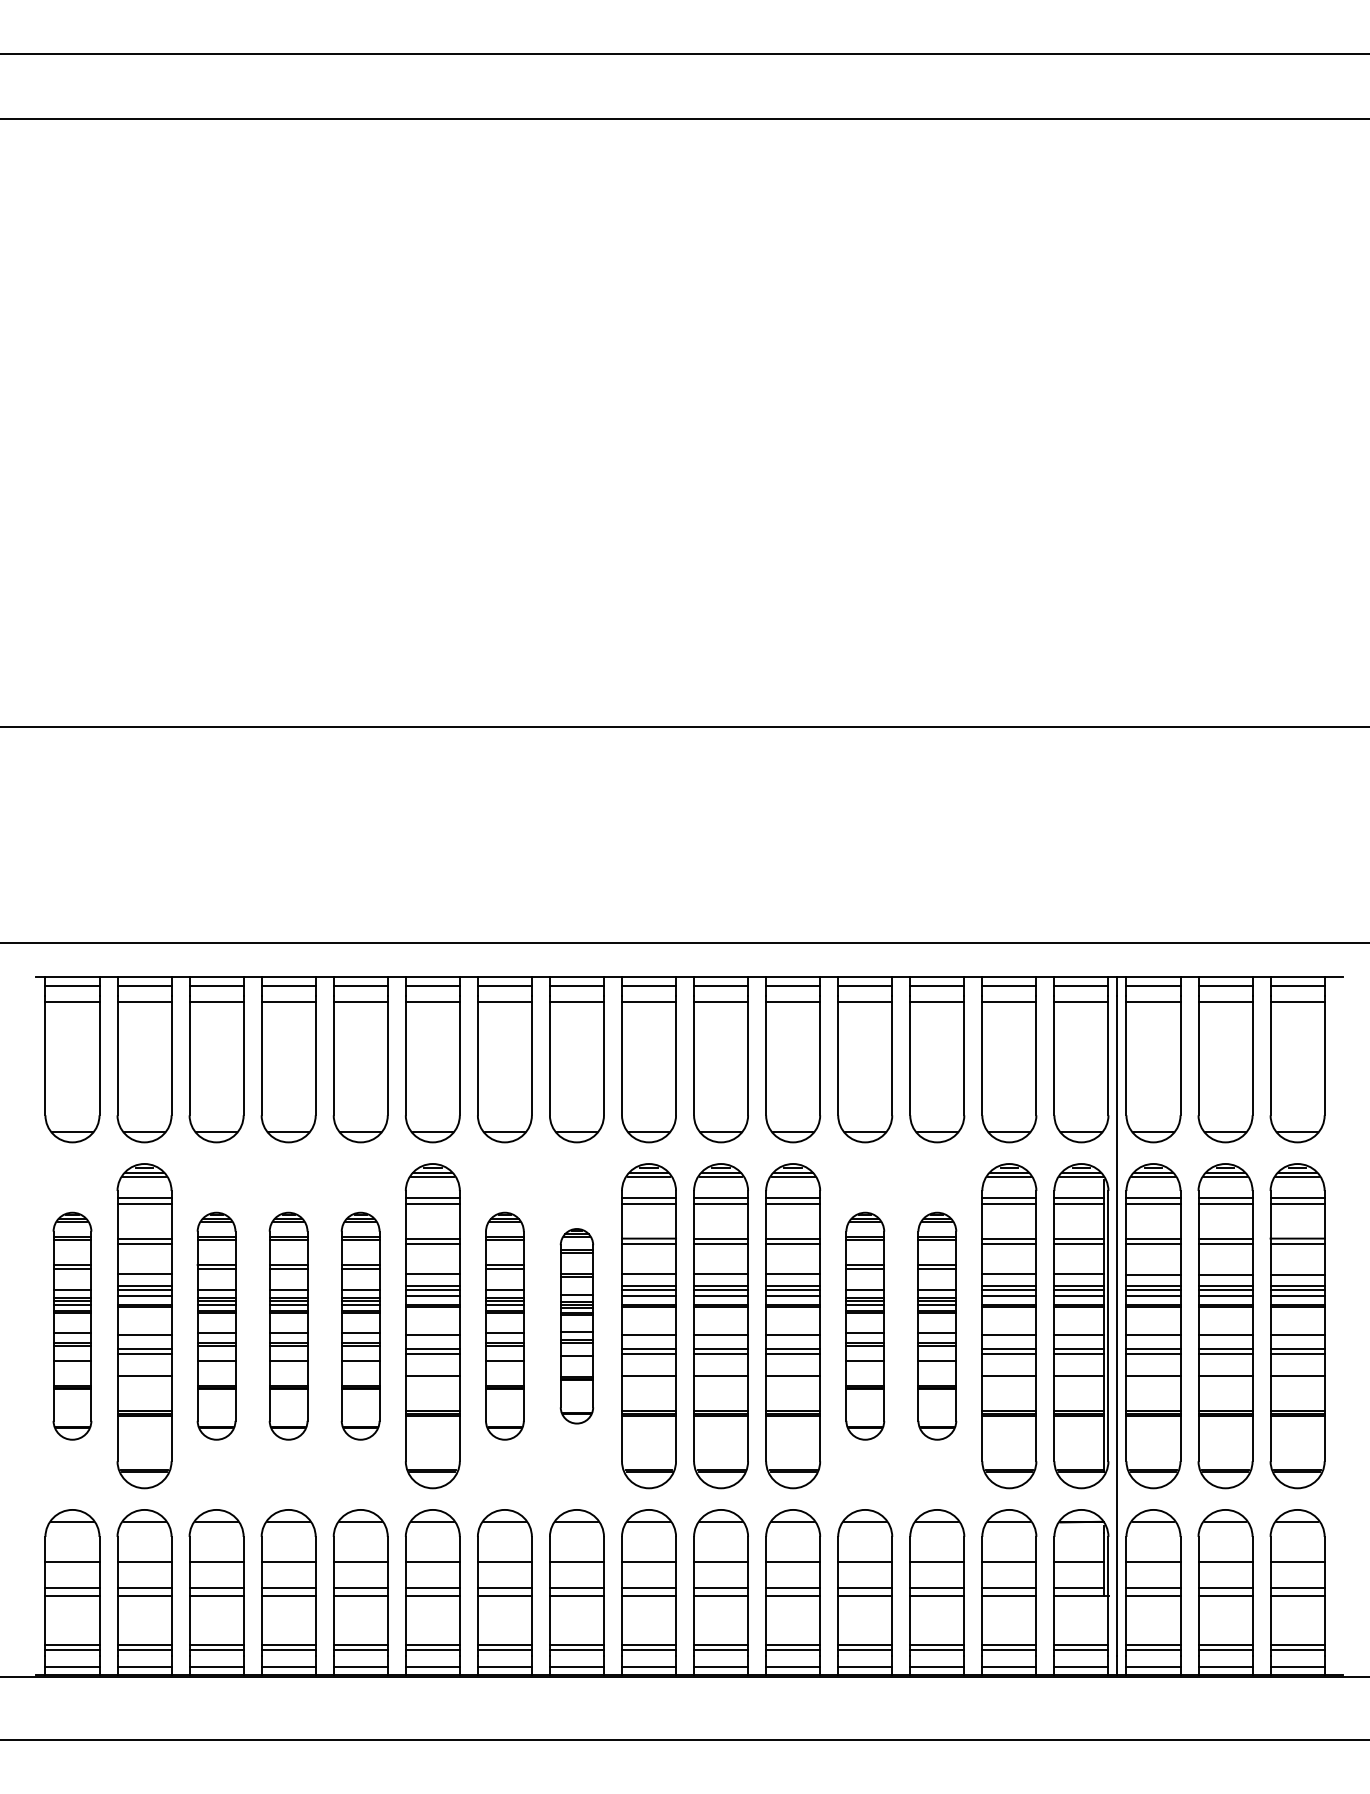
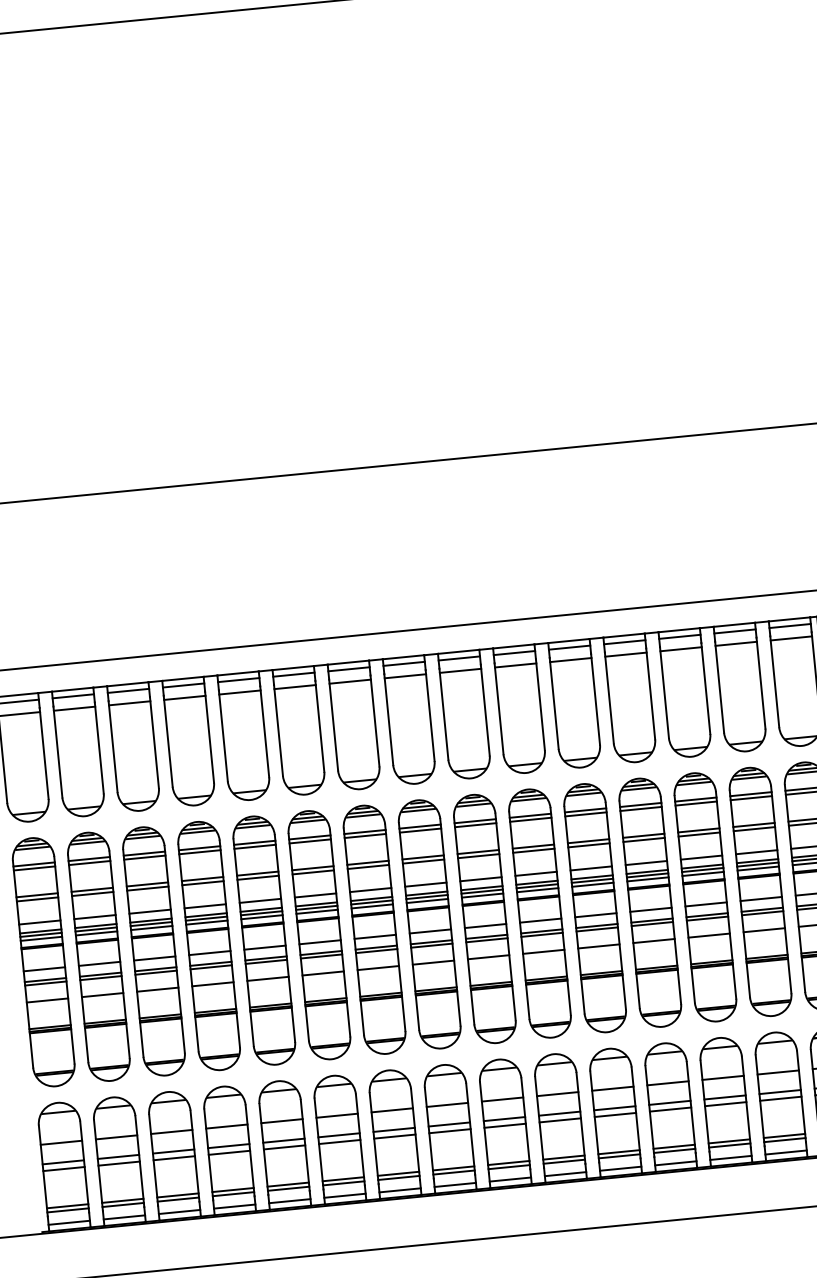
part: (72, 1326) -> (43, 962), size x1.43
part: (216, 1326) -> (153, 951), size x1.43
part: (288, 1326) -> (209, 946), size x1.43
part: (360, 1326) -> (264, 940), size x1.43
part: (504, 1326) -> (374, 930), size x1.43
part: (576, 1326) -> (429, 924), size x1.67
part: (865, 1326) -> (650, 903), size x1.43
part: (937, 1326) -> (705, 897), size x1.43

